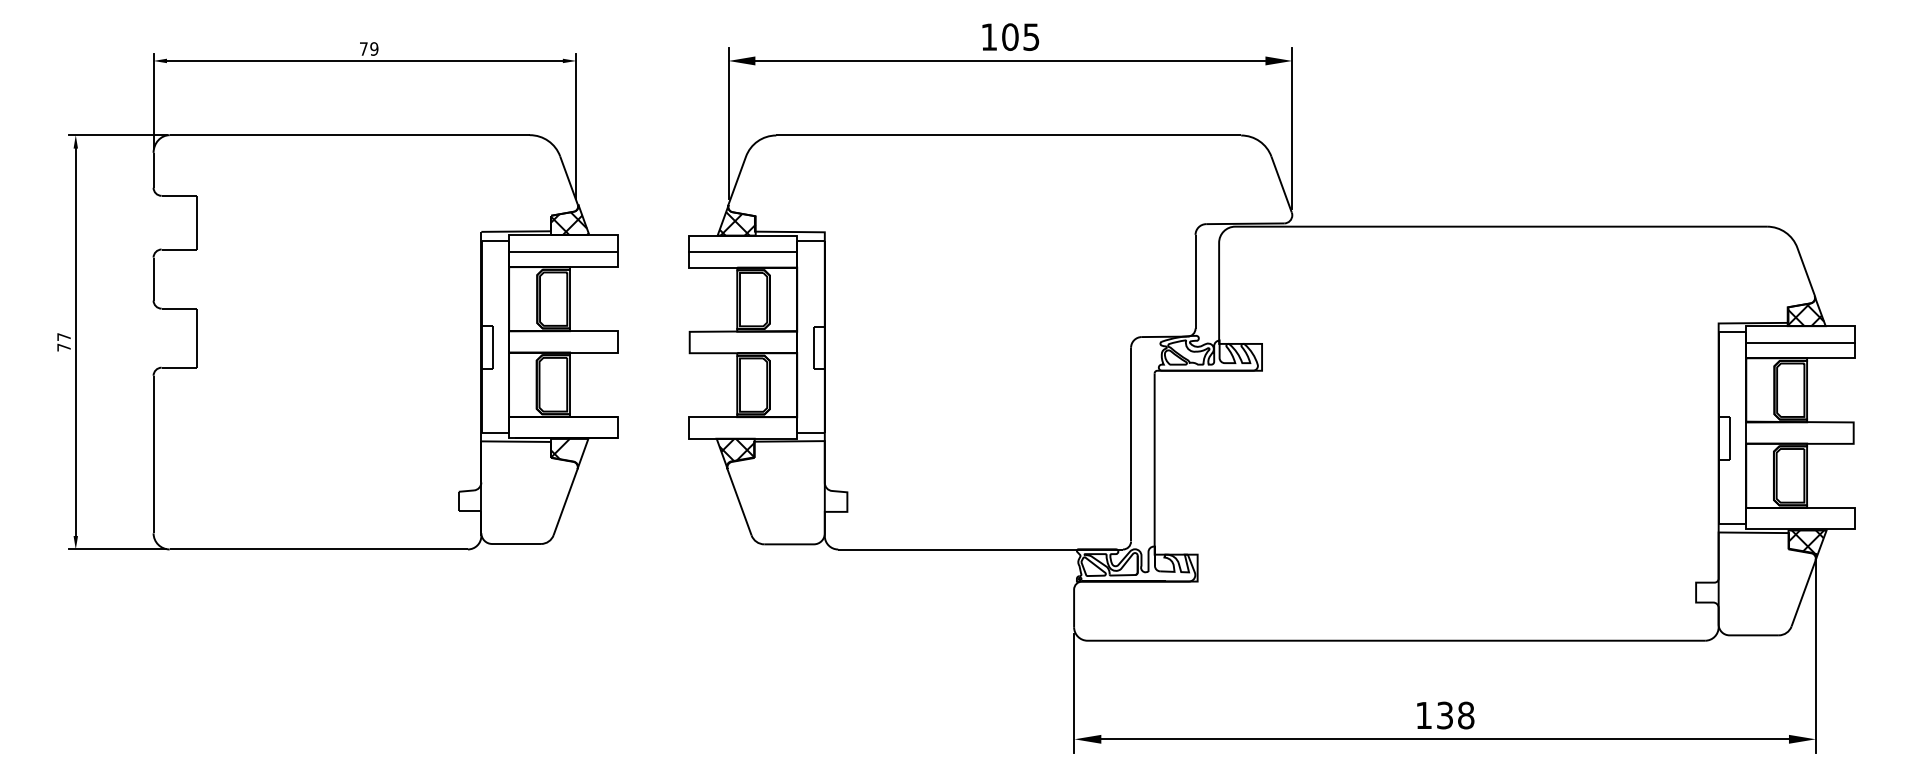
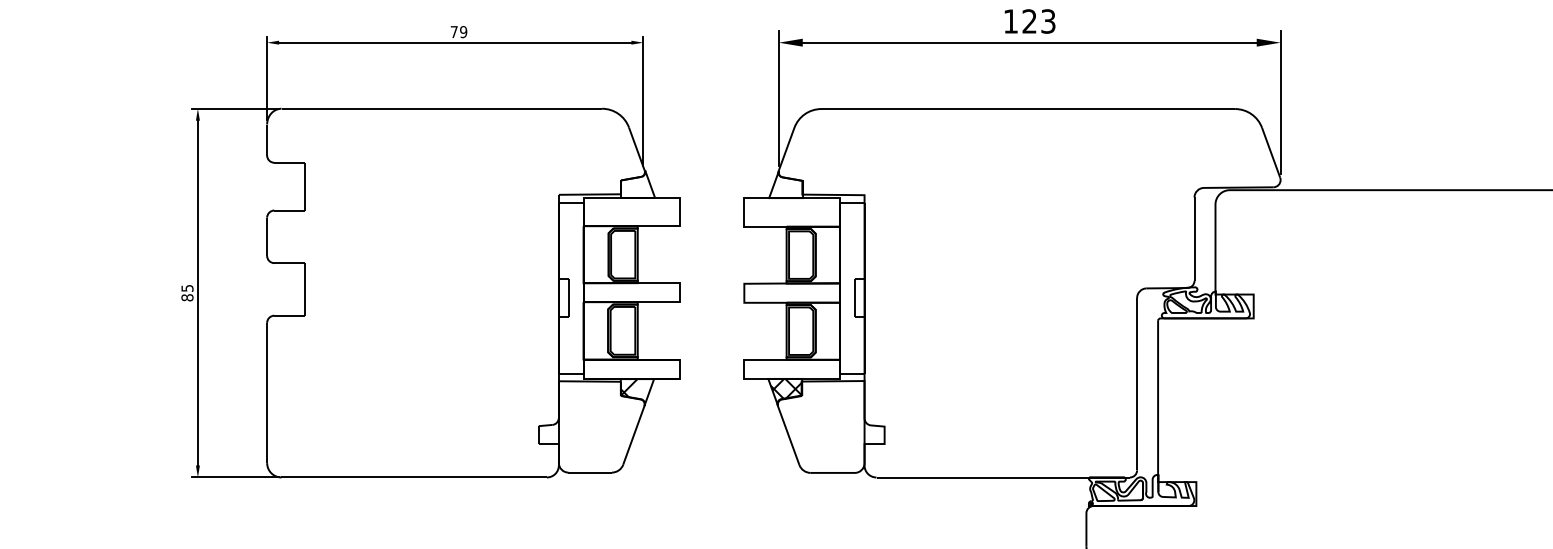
text: (1020, 36) -> (1038, 20), 105 -> 123
hatch: (569, 223) -> (637, 187), removed
hatch: (737, 223) -> (786, 187), removed
line: (563, 251) -> (631, 212), removed
line: (742, 252) -> (791, 213), removed
text: (63, 342) -> (186, 293), 77 -> 85

